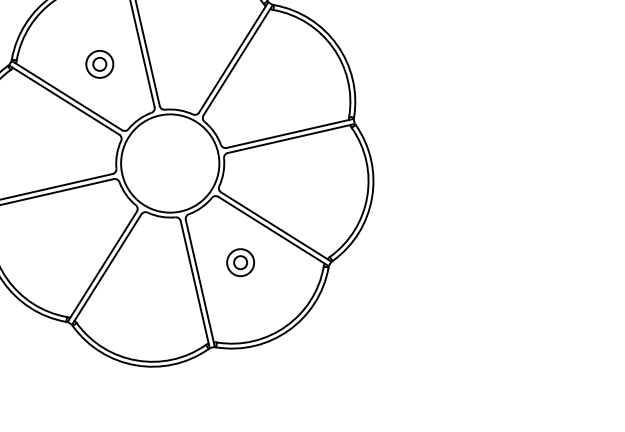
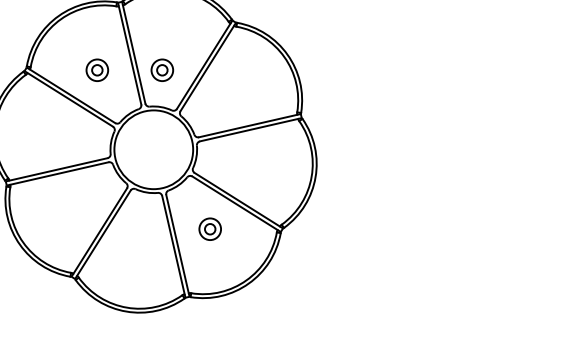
part: (181, 63) -> (162, 69), added

